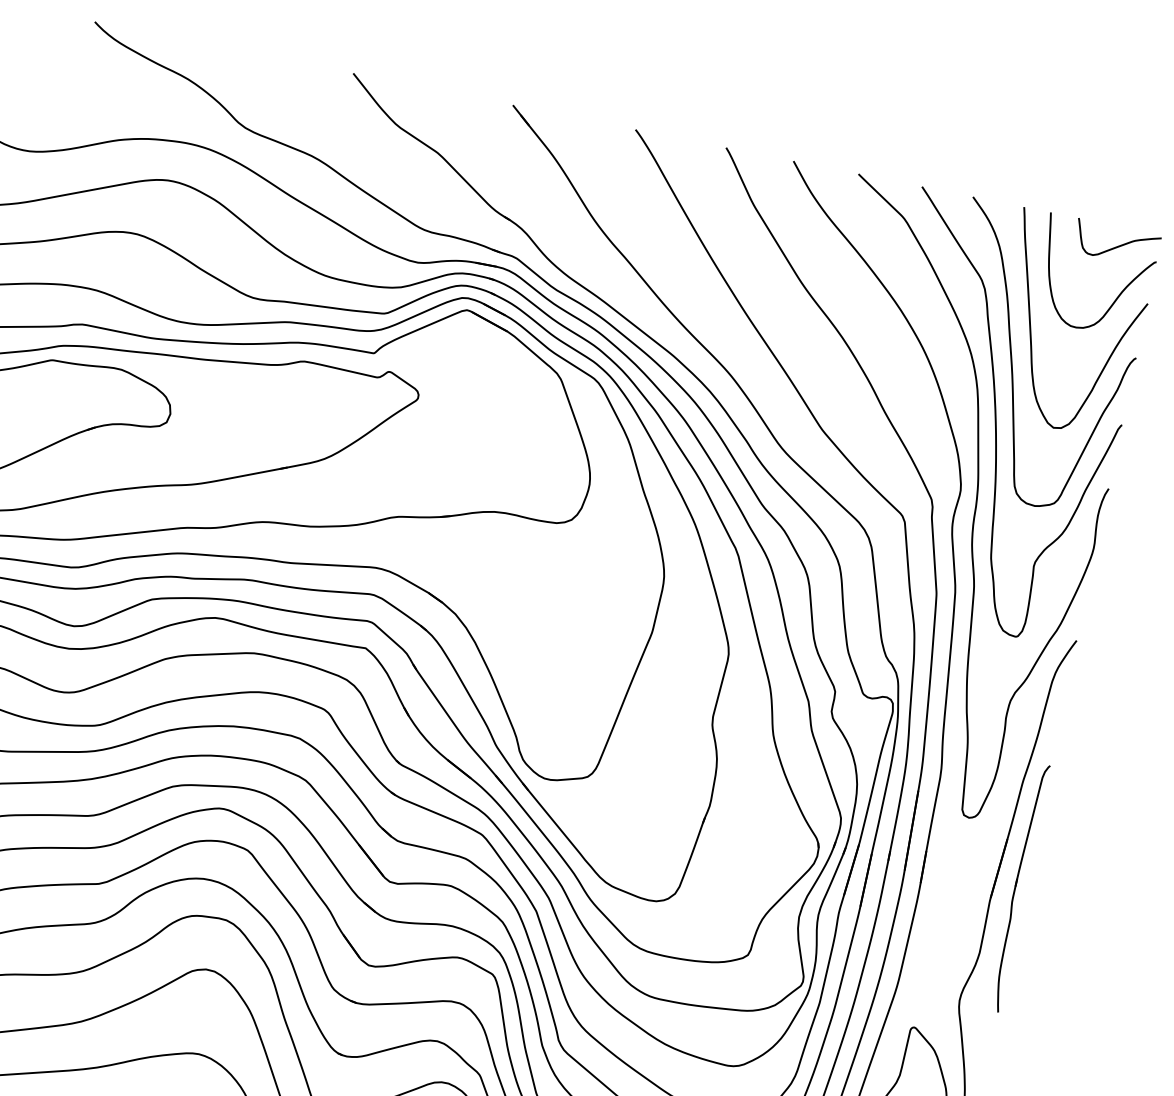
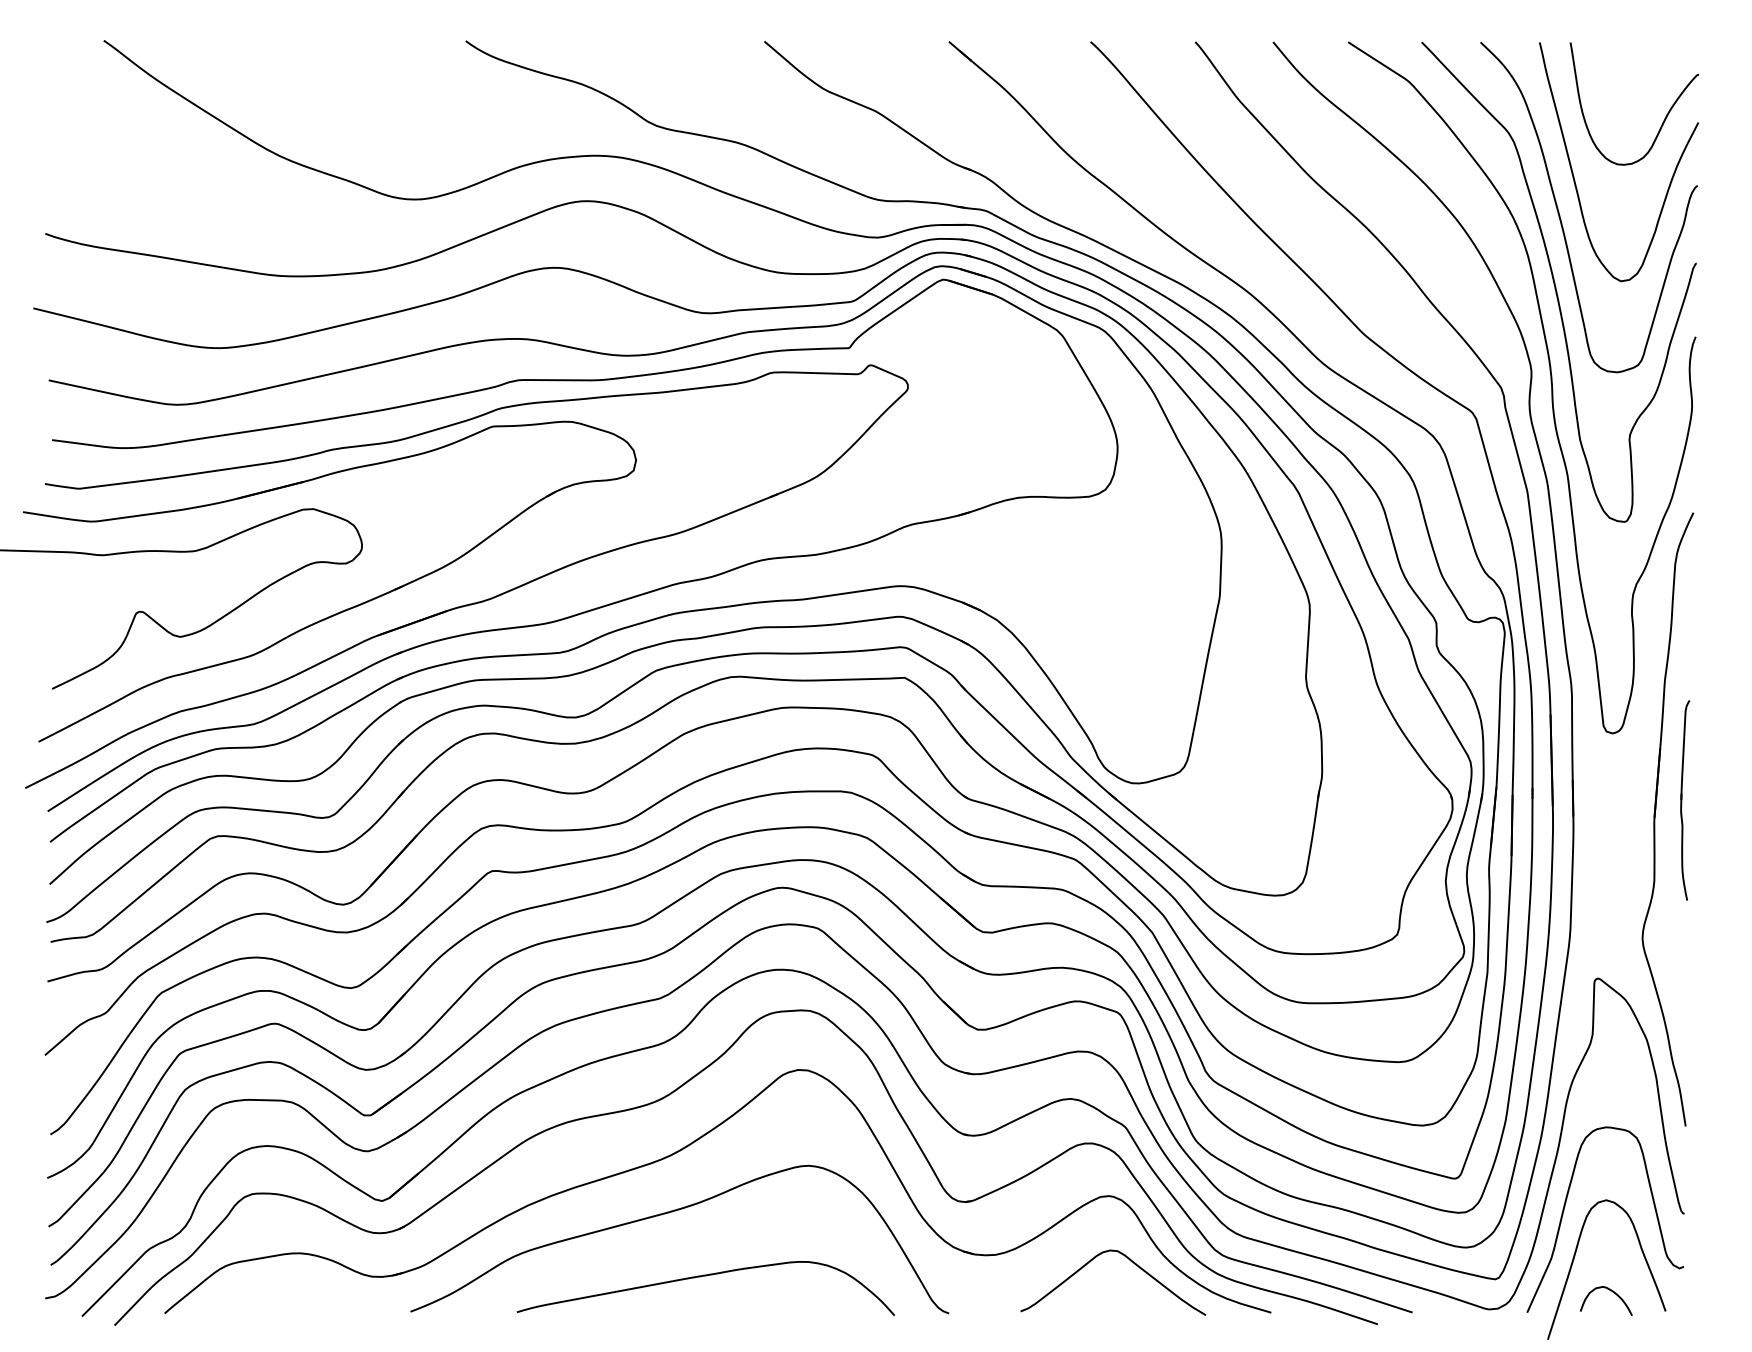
curve: (1117, 246) -> (1651, 65), removed
part: (1020, 888) -> (1685, 800), size x0.7

